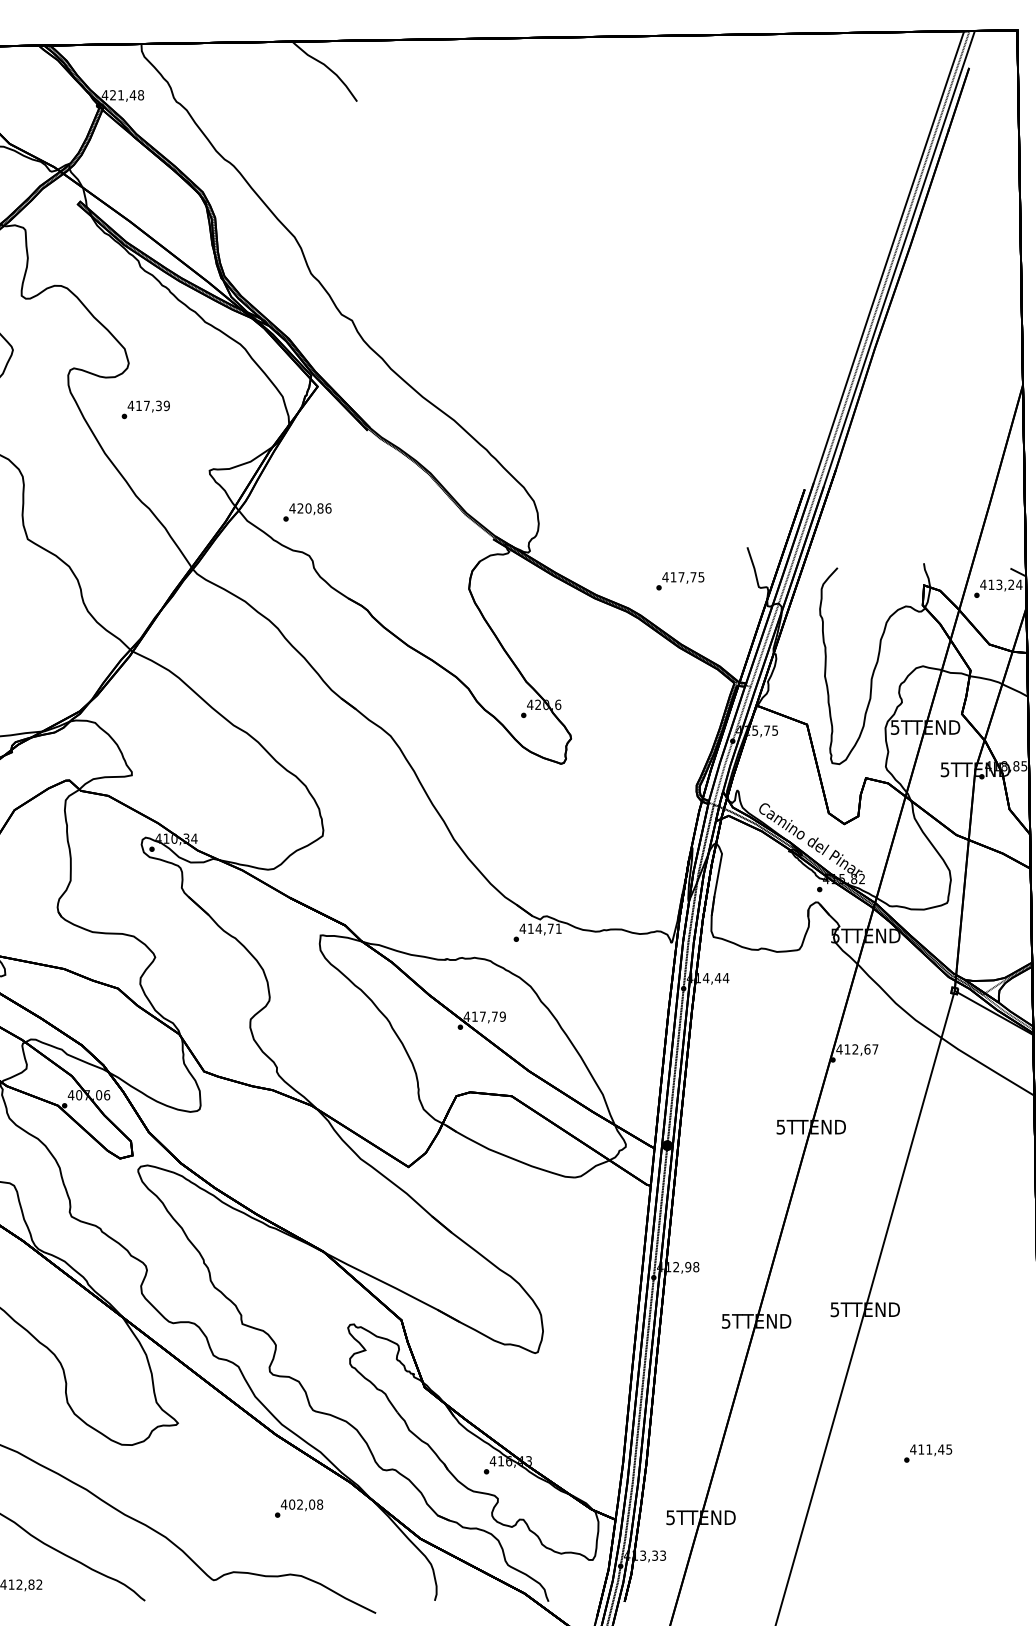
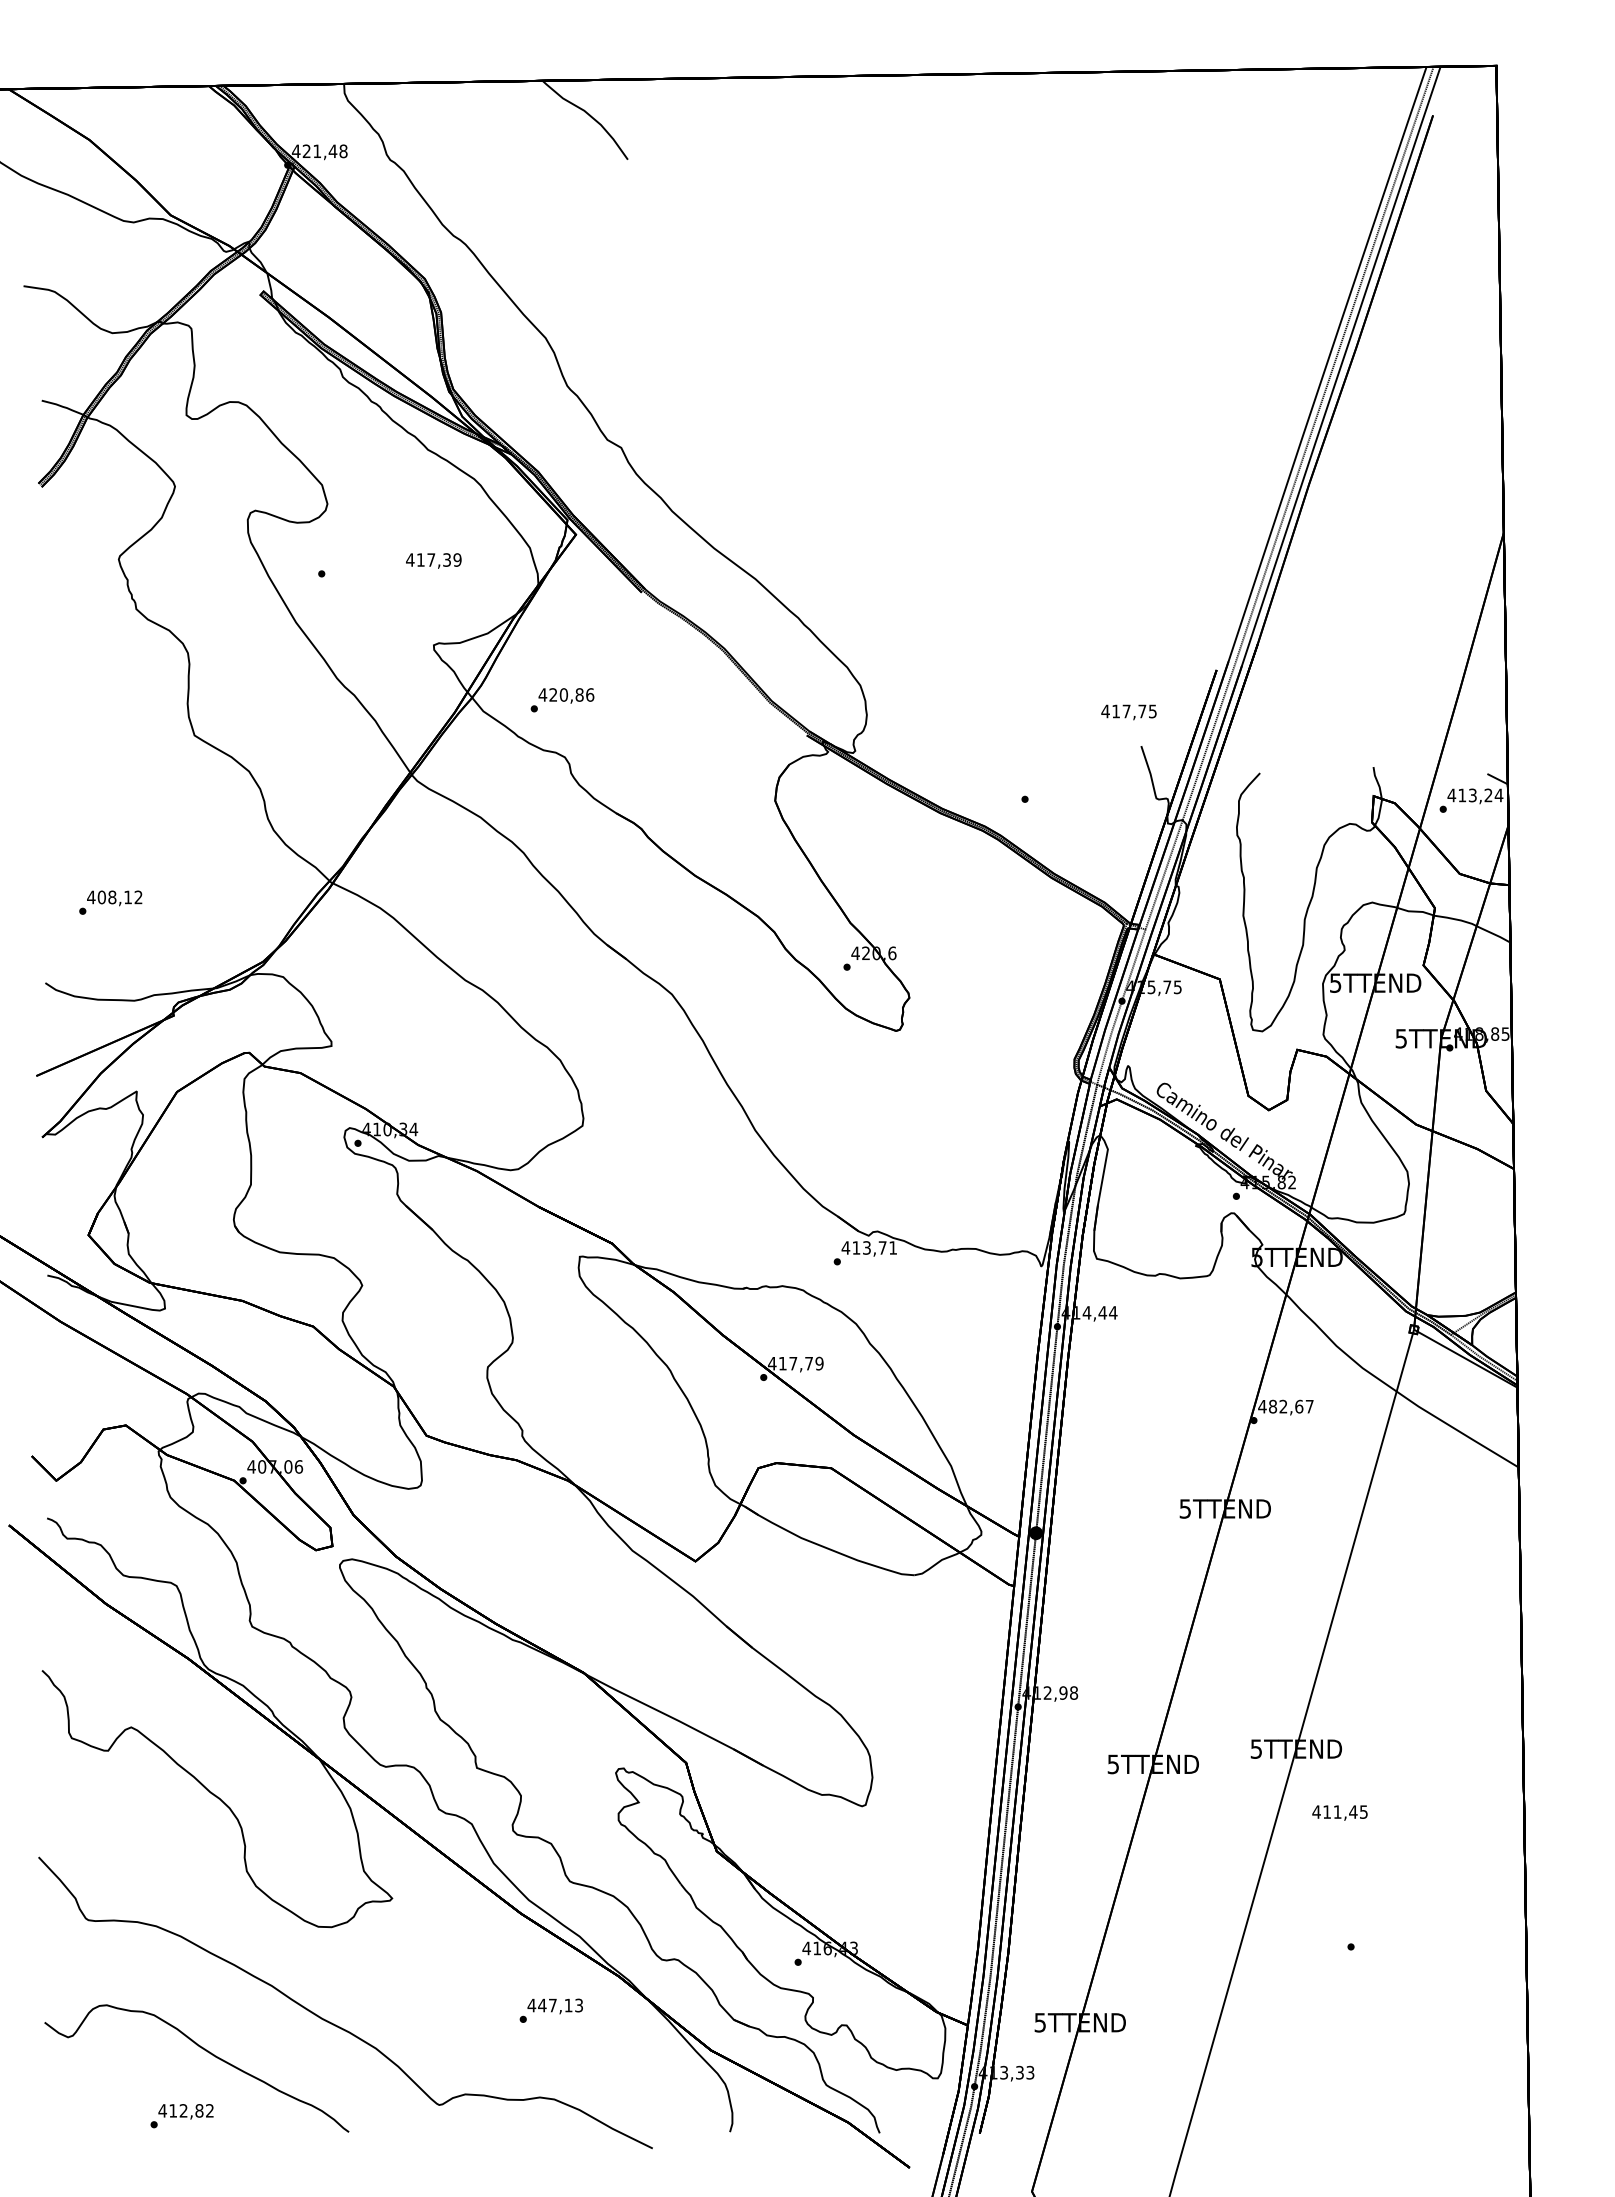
text: (148, 406) -> (433, 560), moved
text: (682, 578) -> (1128, 712), moved
text: (538, 928) -> (866, 1247), 414,71 -> 413,71
text: (847, 1049) -> (1273, 1406), 412,67 -> 482,67
text: (930, 1449) -> (1339, 1812), moved
text: (305, 1504) -> (560, 2005), 402,08 -> 447,13

